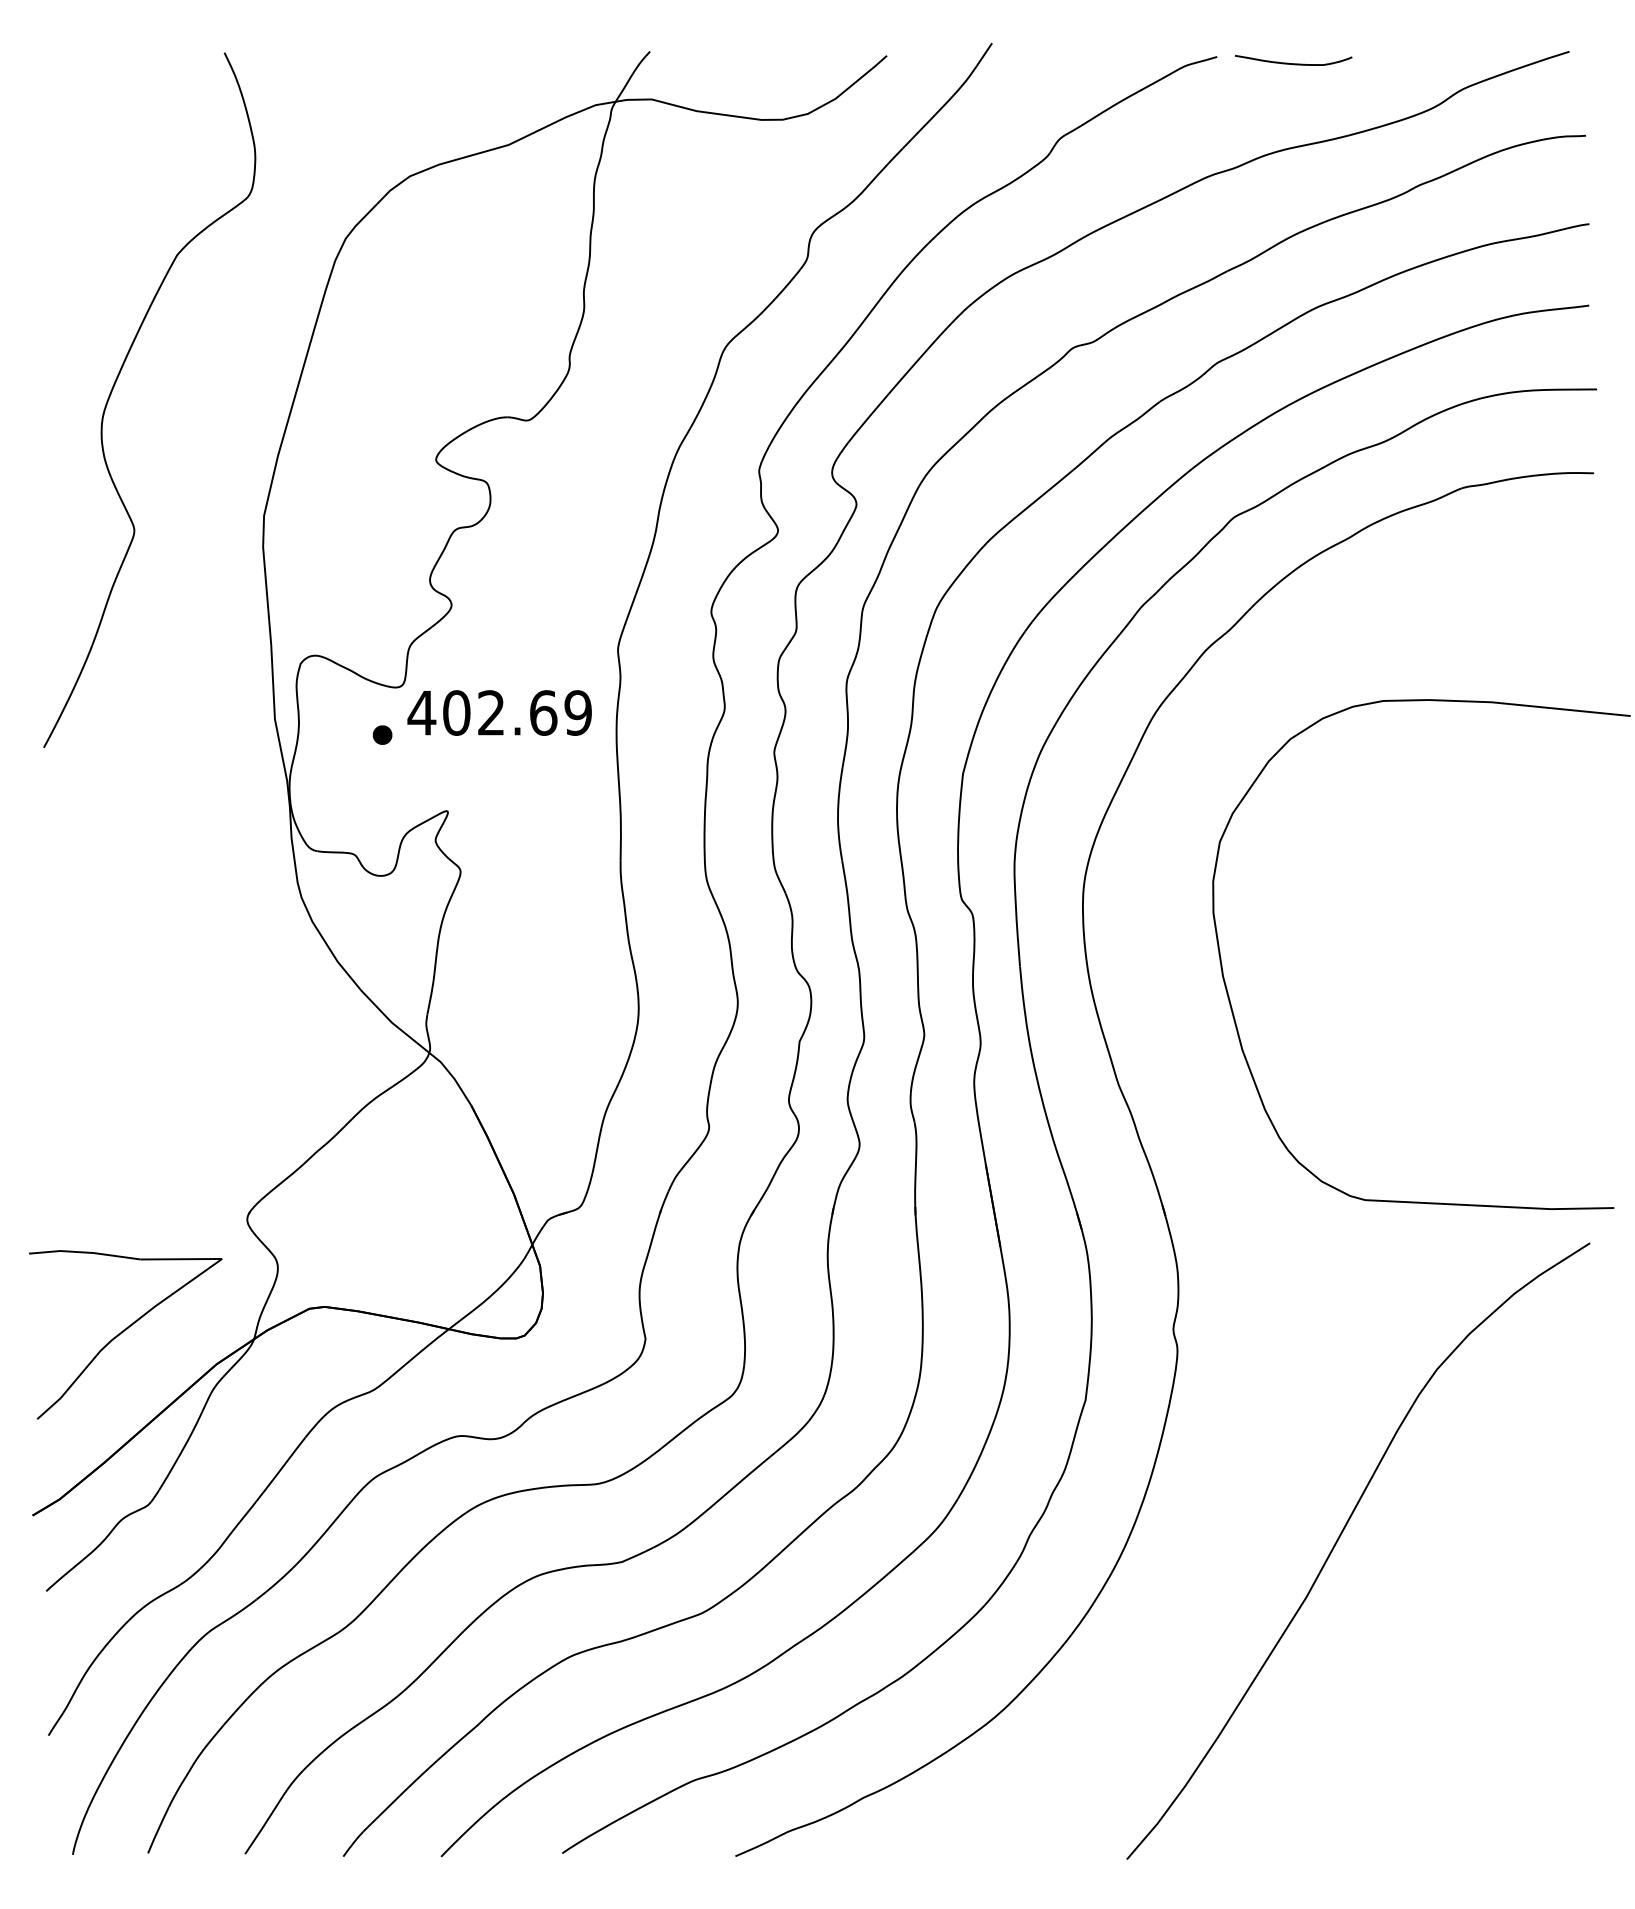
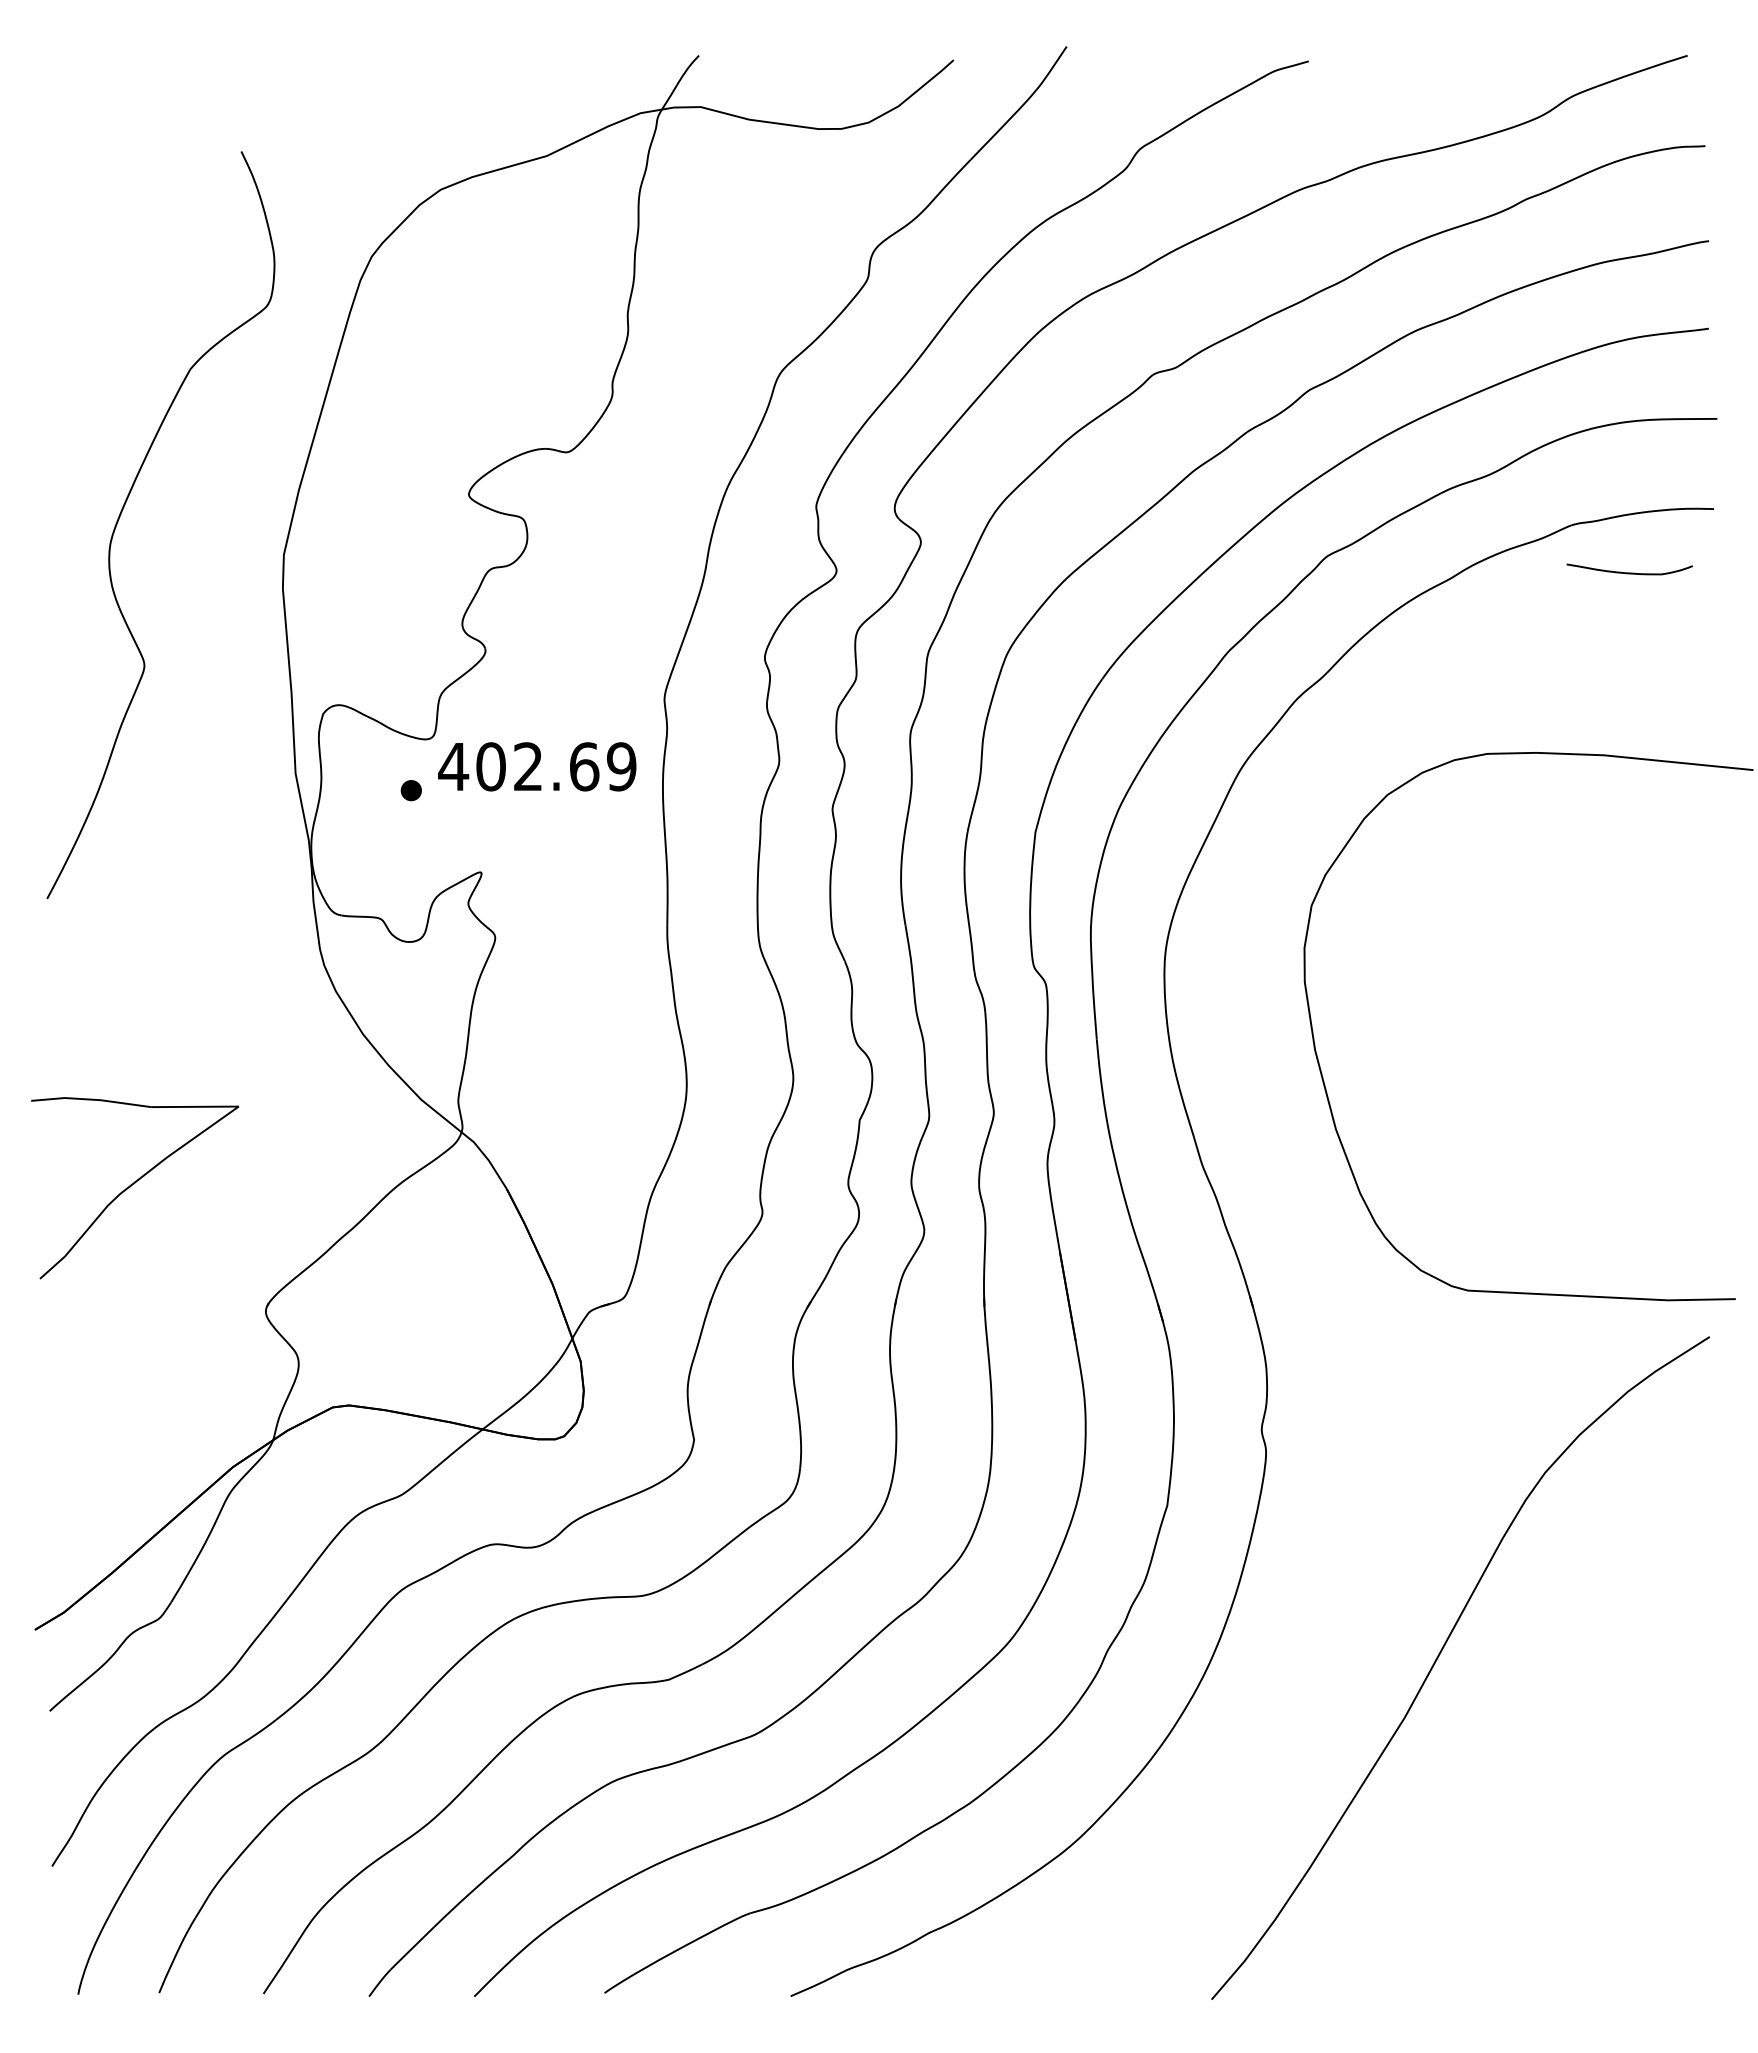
curve: (1293, 63) -> (1629, 572), moved
part: (114, 387) -> (123, 511), moved
part: (125, 1334) -> (134, 1187), moved

